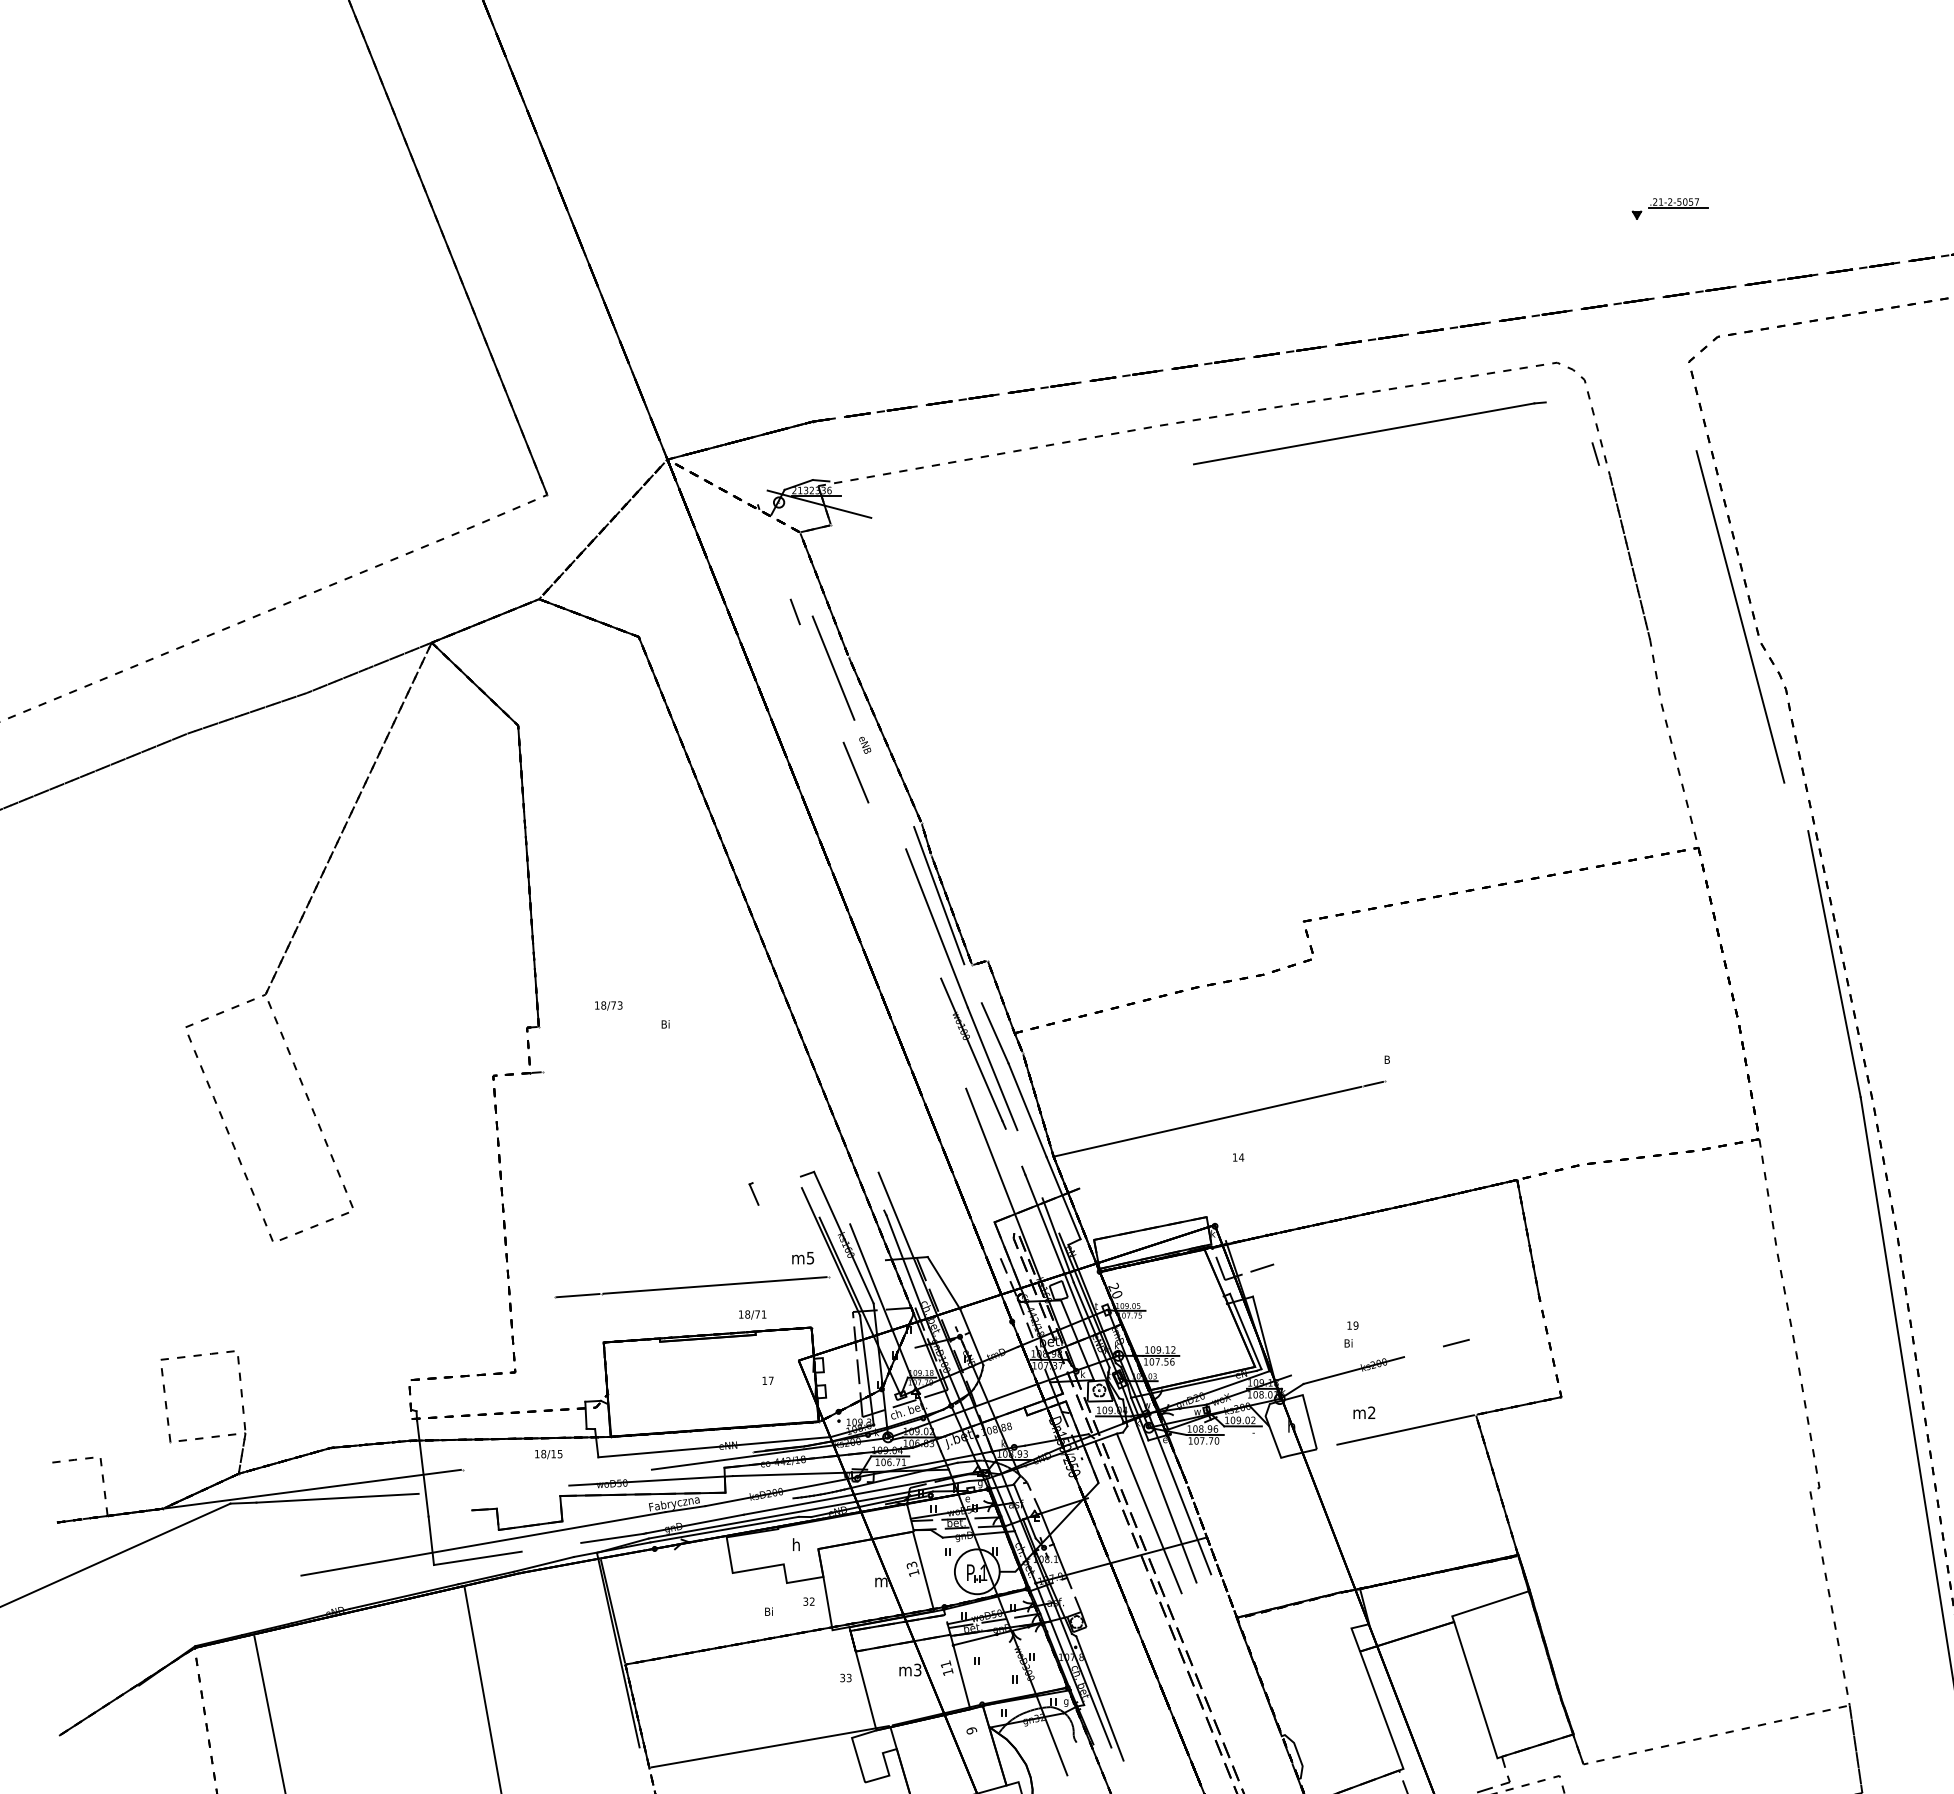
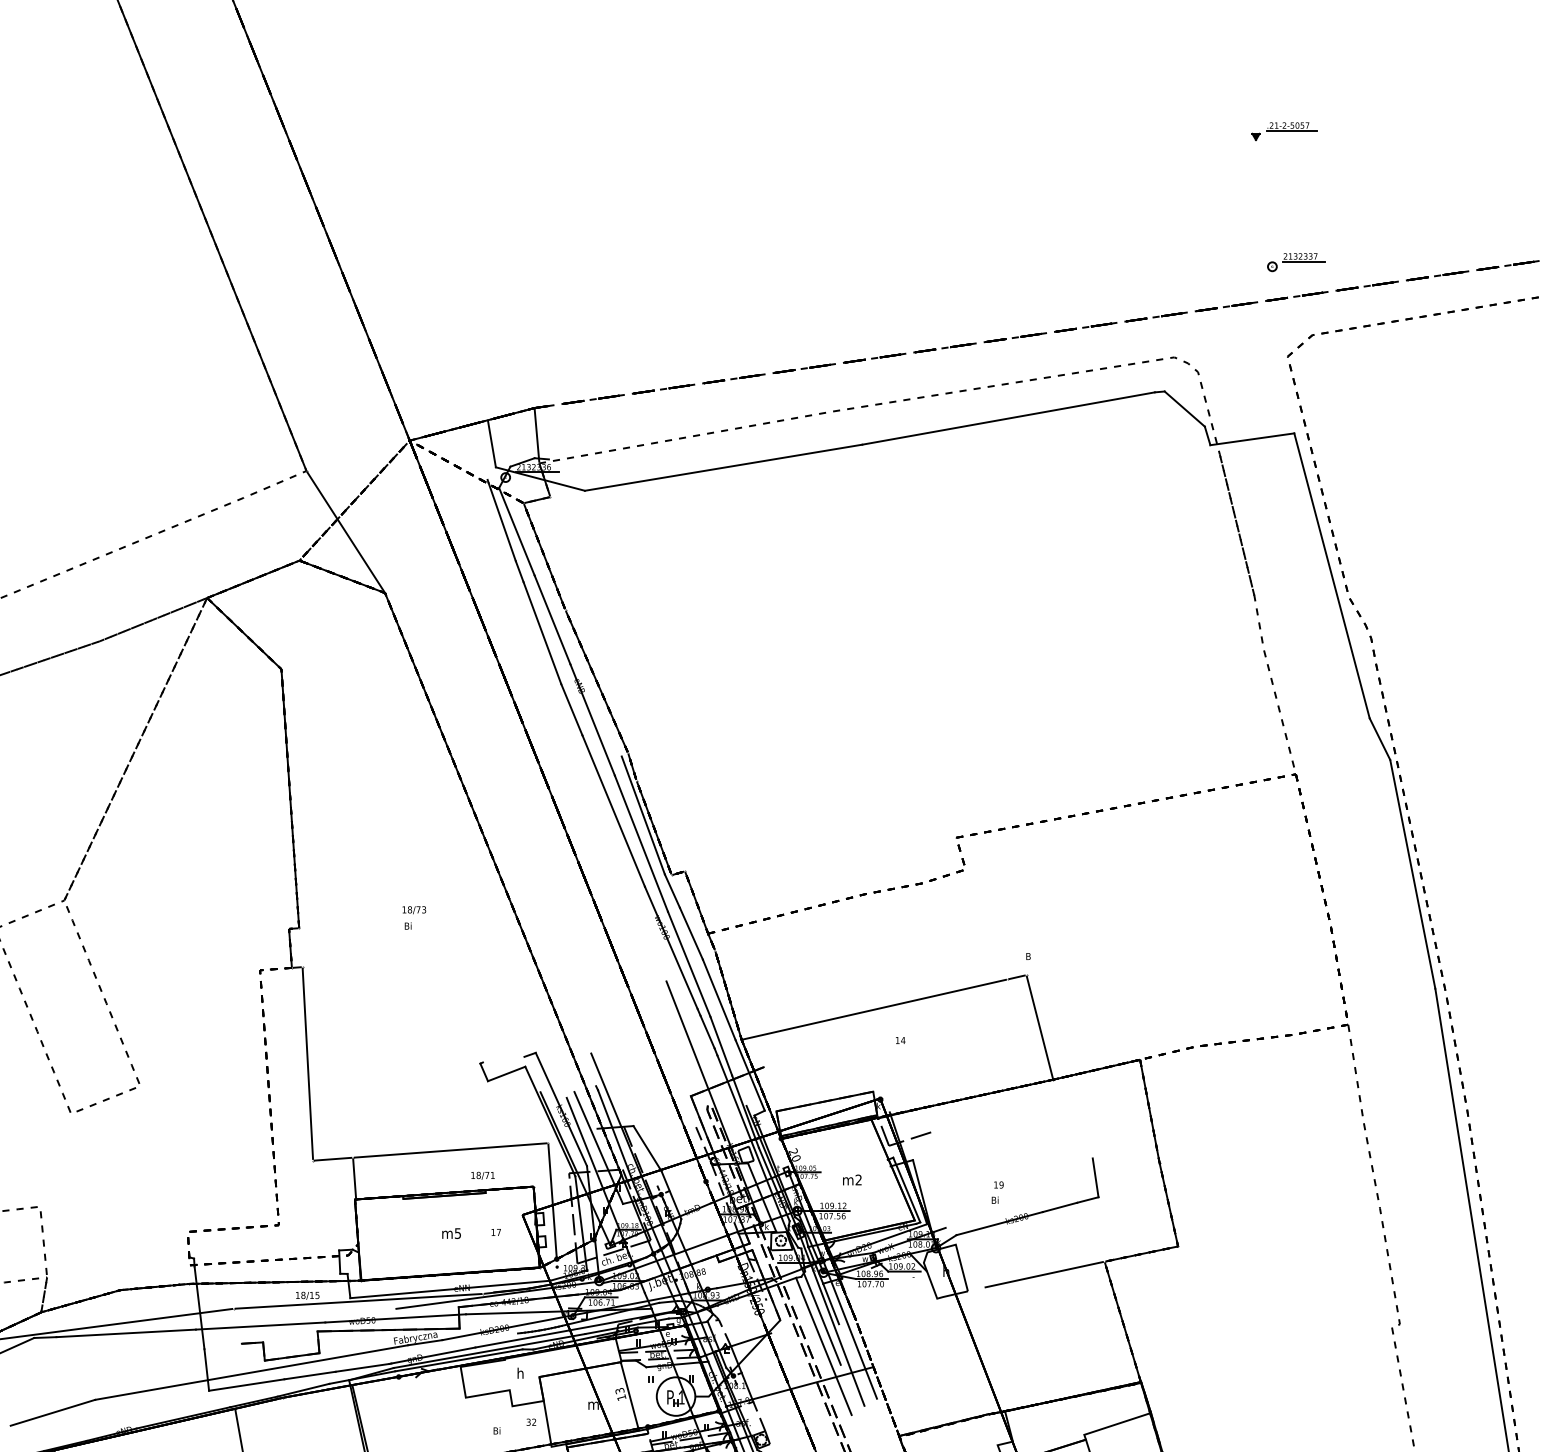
part: (1669, 208) -> (1283, 131), moved
part: (1698, 252) -> (1295, 262), added
line: (1568, 422) -> (1184, 408), added
line: (815, 453) -> (536, 435), added
line: (1647, 457) -> (1252, 438), added
line: (762, 463) -> (491, 444), added
line: (1032, 490) -> (723, 467), added
line: (774, 553) -> (501, 521), added
line: (592, 565) -> (345, 531), added
line: (791, 565) -> (516, 531), added
line: (821, 683) -> (542, 633), added
line: (880, 784) -> (592, 719), added
line: (1796, 806) -> (1380, 738), added
line: (904, 890) -> (613, 811), added
line: (972, 983) -> (671, 890), added
text: (608, 1005) -> (414, 909), moved
line: (528, 1049) -> (290, 947), added
line: (1400, 1142) -> (1039, 1027), added
line: (1013, 1147) -> (707, 1031), added
line: (1029, 1164) -> (720, 1046), added
line: (548, 1184) -> (307, 1063), added
line: (779, 1196) -> (506, 1074), added
text: (803, 1258) -> (451, 1233), moved
line: (887, 1282) -> (598, 1147), added
line: (1465, 1316) -> (1095, 1177), added
line: (602, 1317) -> (353, 1178), added
line: (833, 1344) -> (552, 1201), added
line: (1550, 1348) -> (1168, 1204), added
line: (1423, 1351) -> (1059, 1207), added
text: (1364, 1412) -> (852, 1179), moved
line: (607, 1460) -> (358, 1300), added
line: (1157, 1463) -> (830, 1303), added
line: (1145, 1478) -> (820, 1316), added
line: (493, 1489) -> (260, 1325), added
line: (551, 1546) -> (310, 1374), added
line: (252, 1590) -> (53, 1412), added

